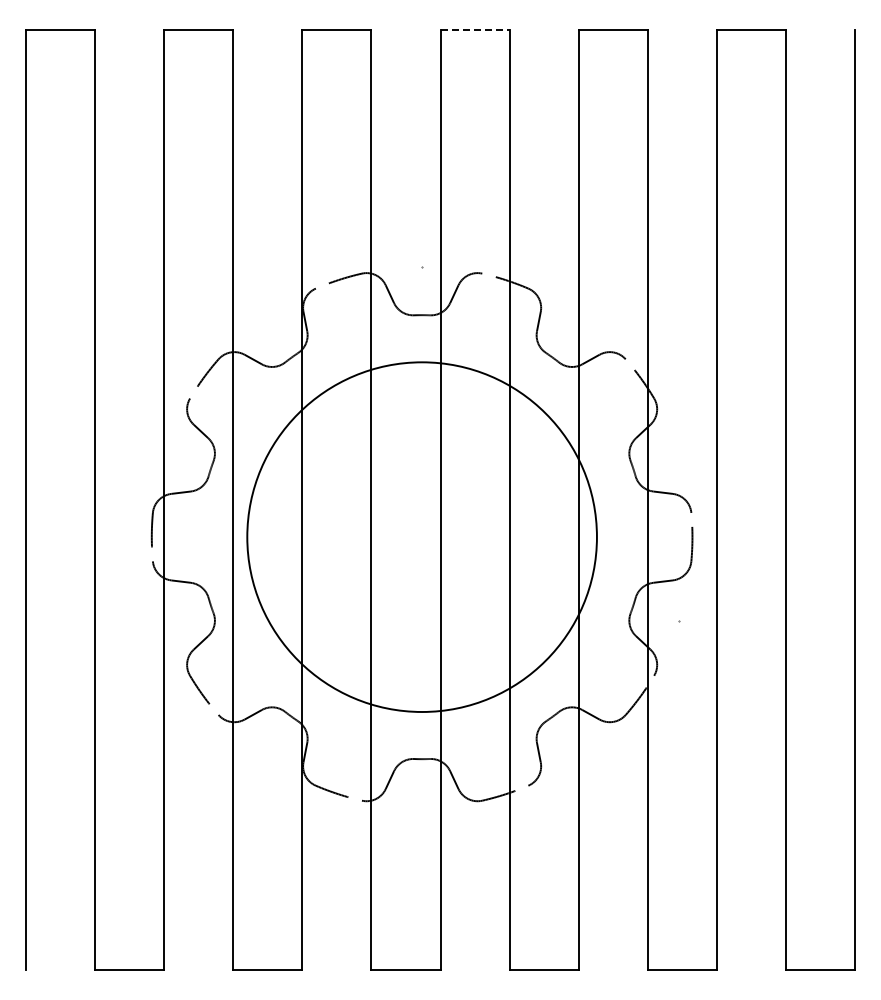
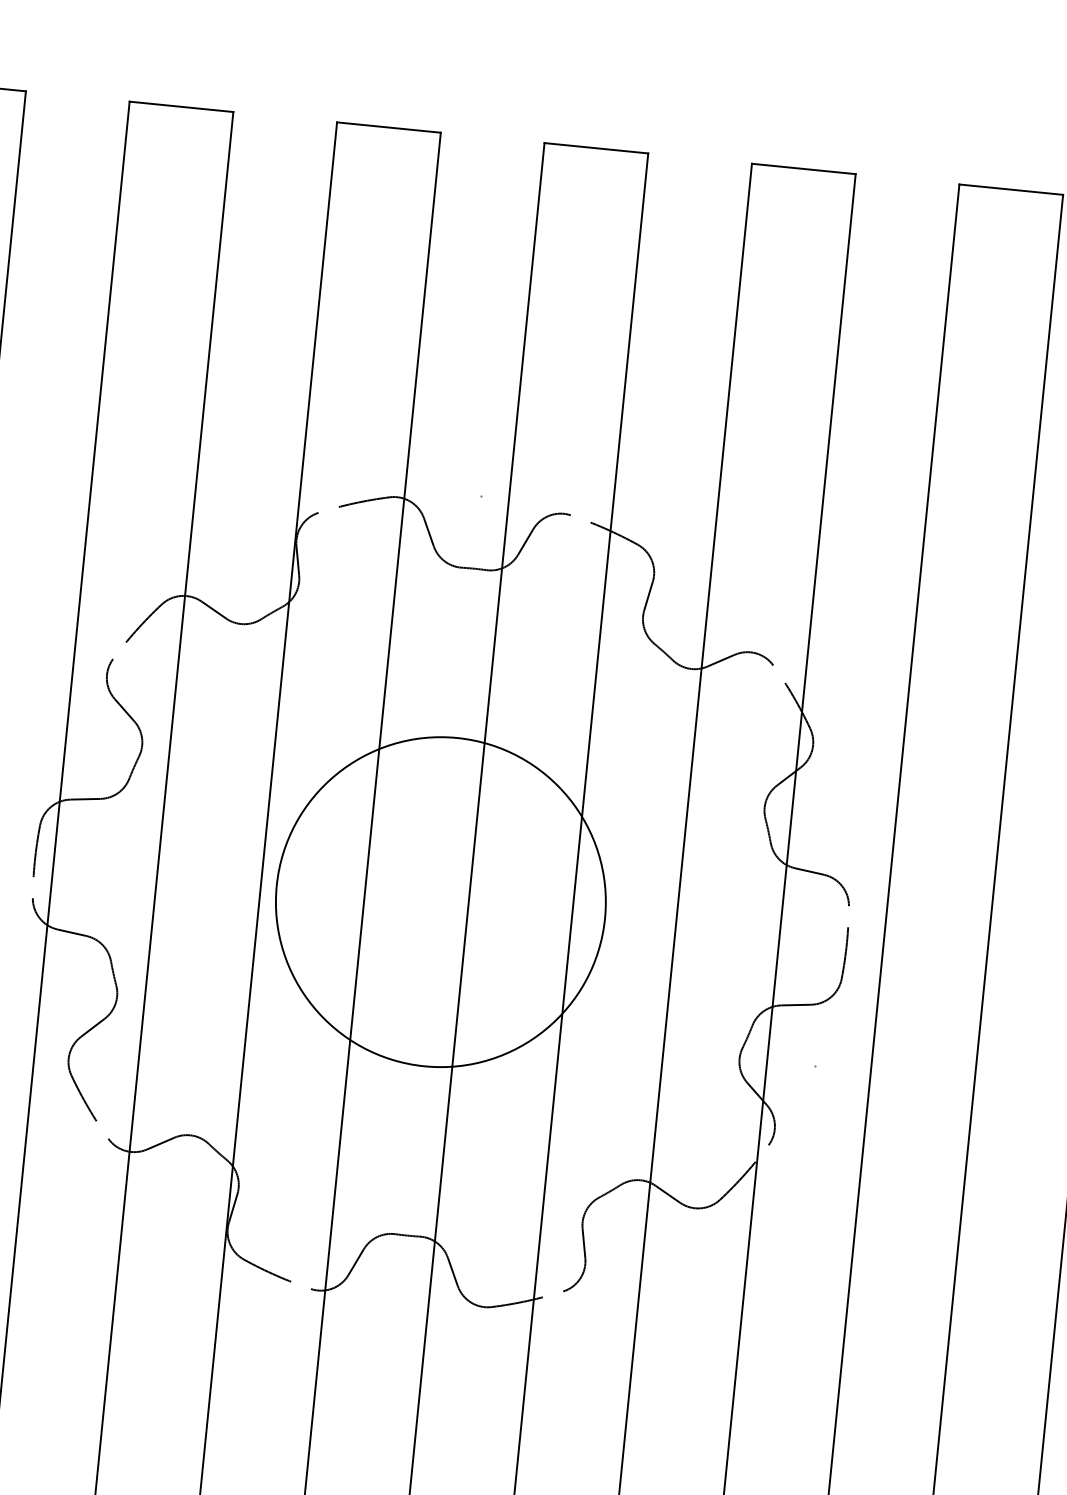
line: (475, 30) -> (597, 149), dashed -> solid
circle: (421, 536) -> (440, 901), size x0.62

